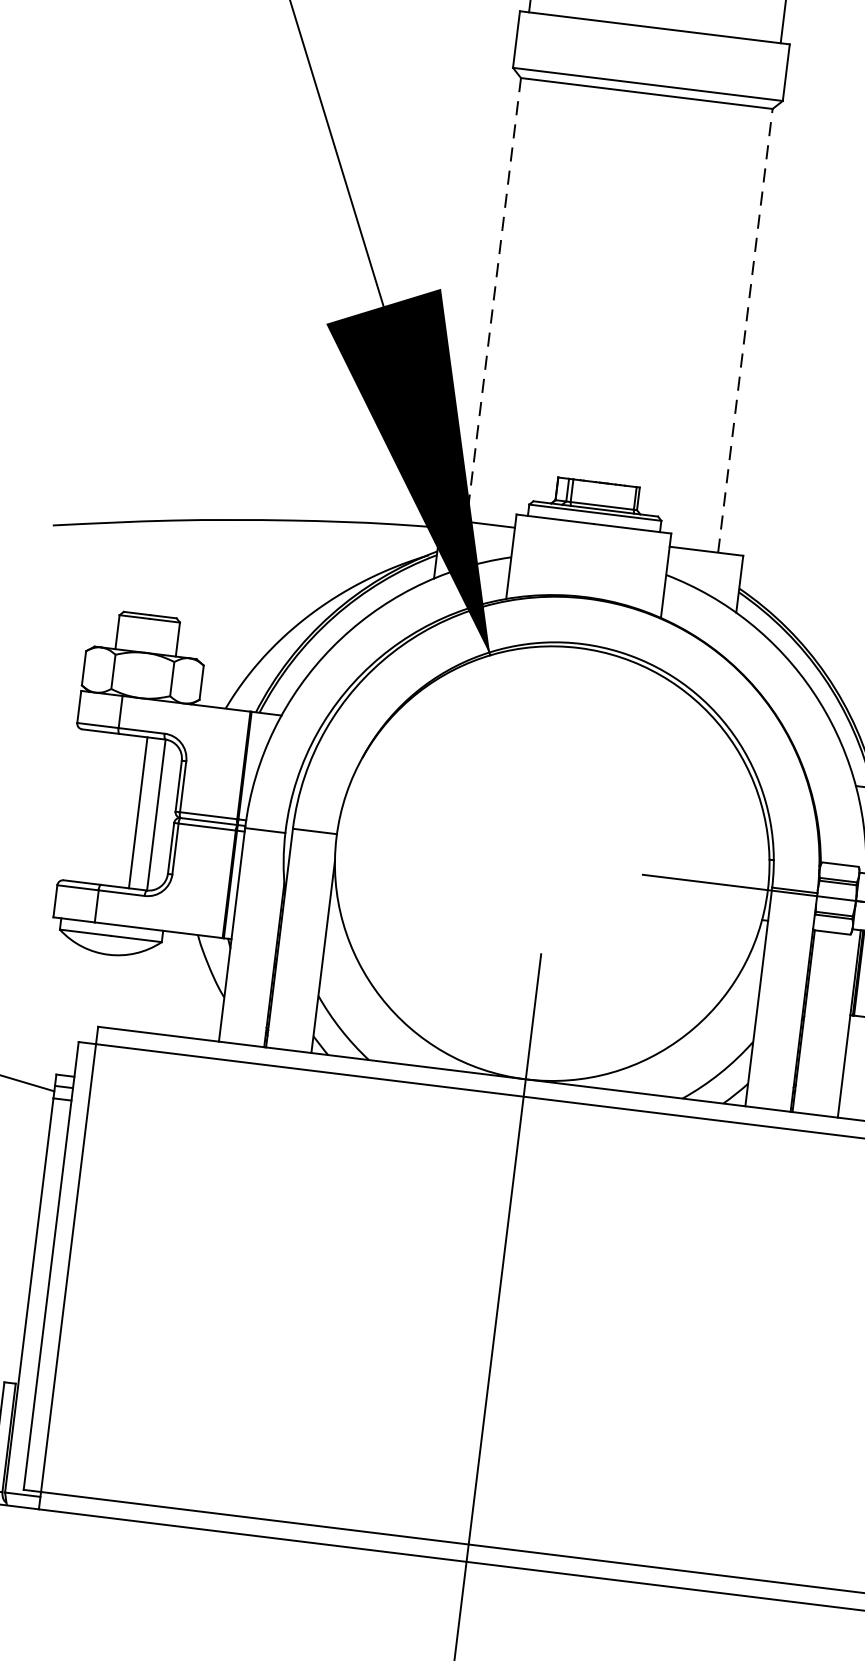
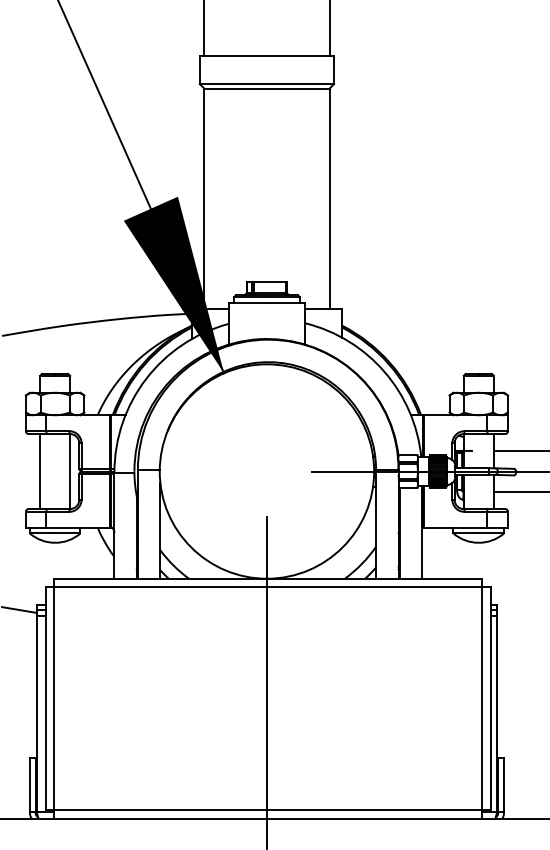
line: (493, 300) -> (204, 199), dashed -> solid
line: (745, 329) -> (329, 198), dashed -> solid
line: (138, 812) -> (40, 471), moved

